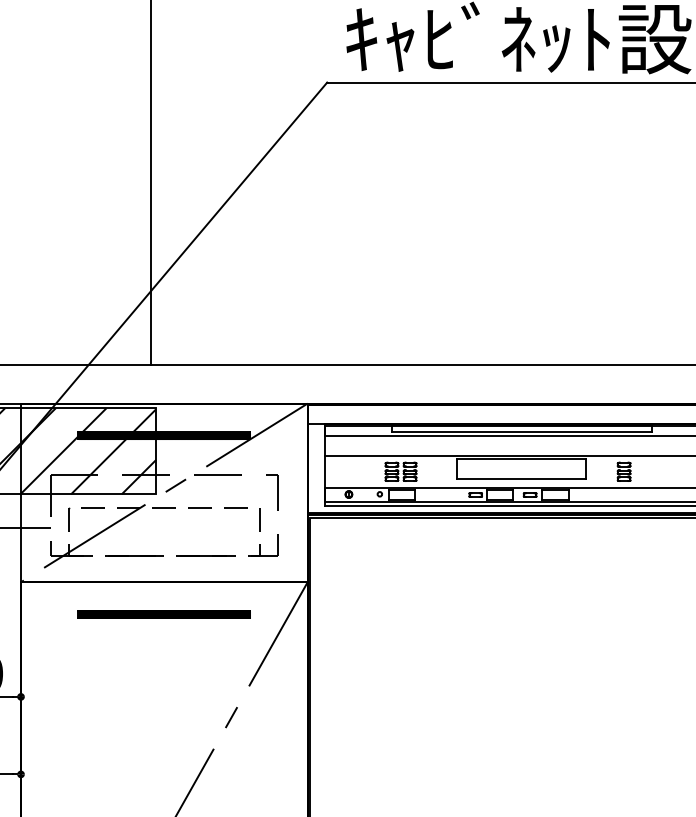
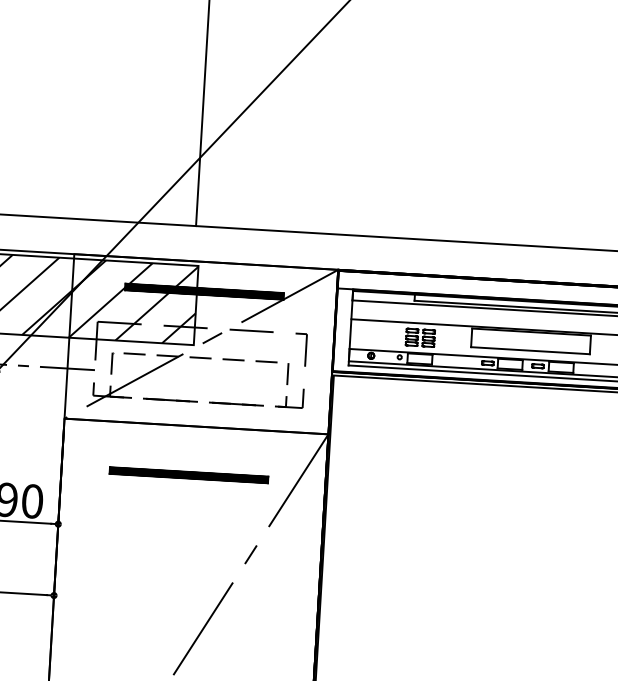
part: (163, 614) -> (188, 475), moved

